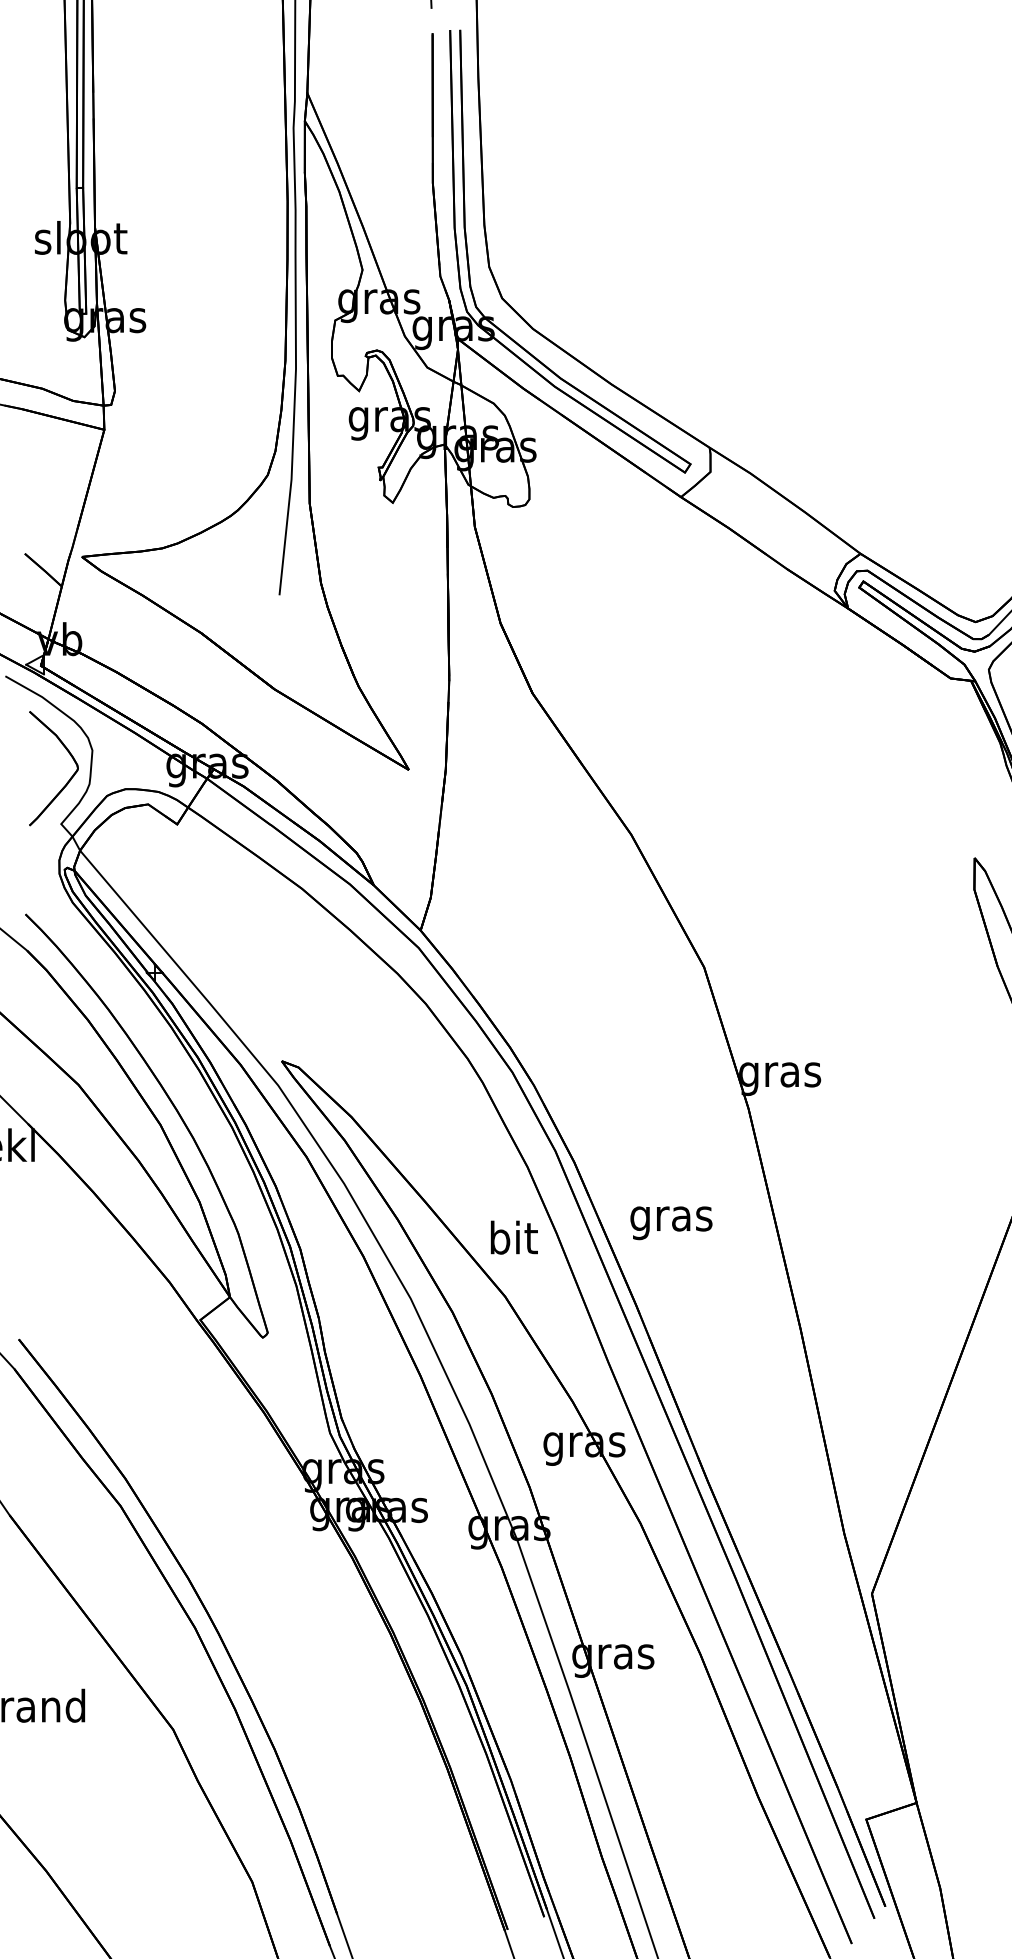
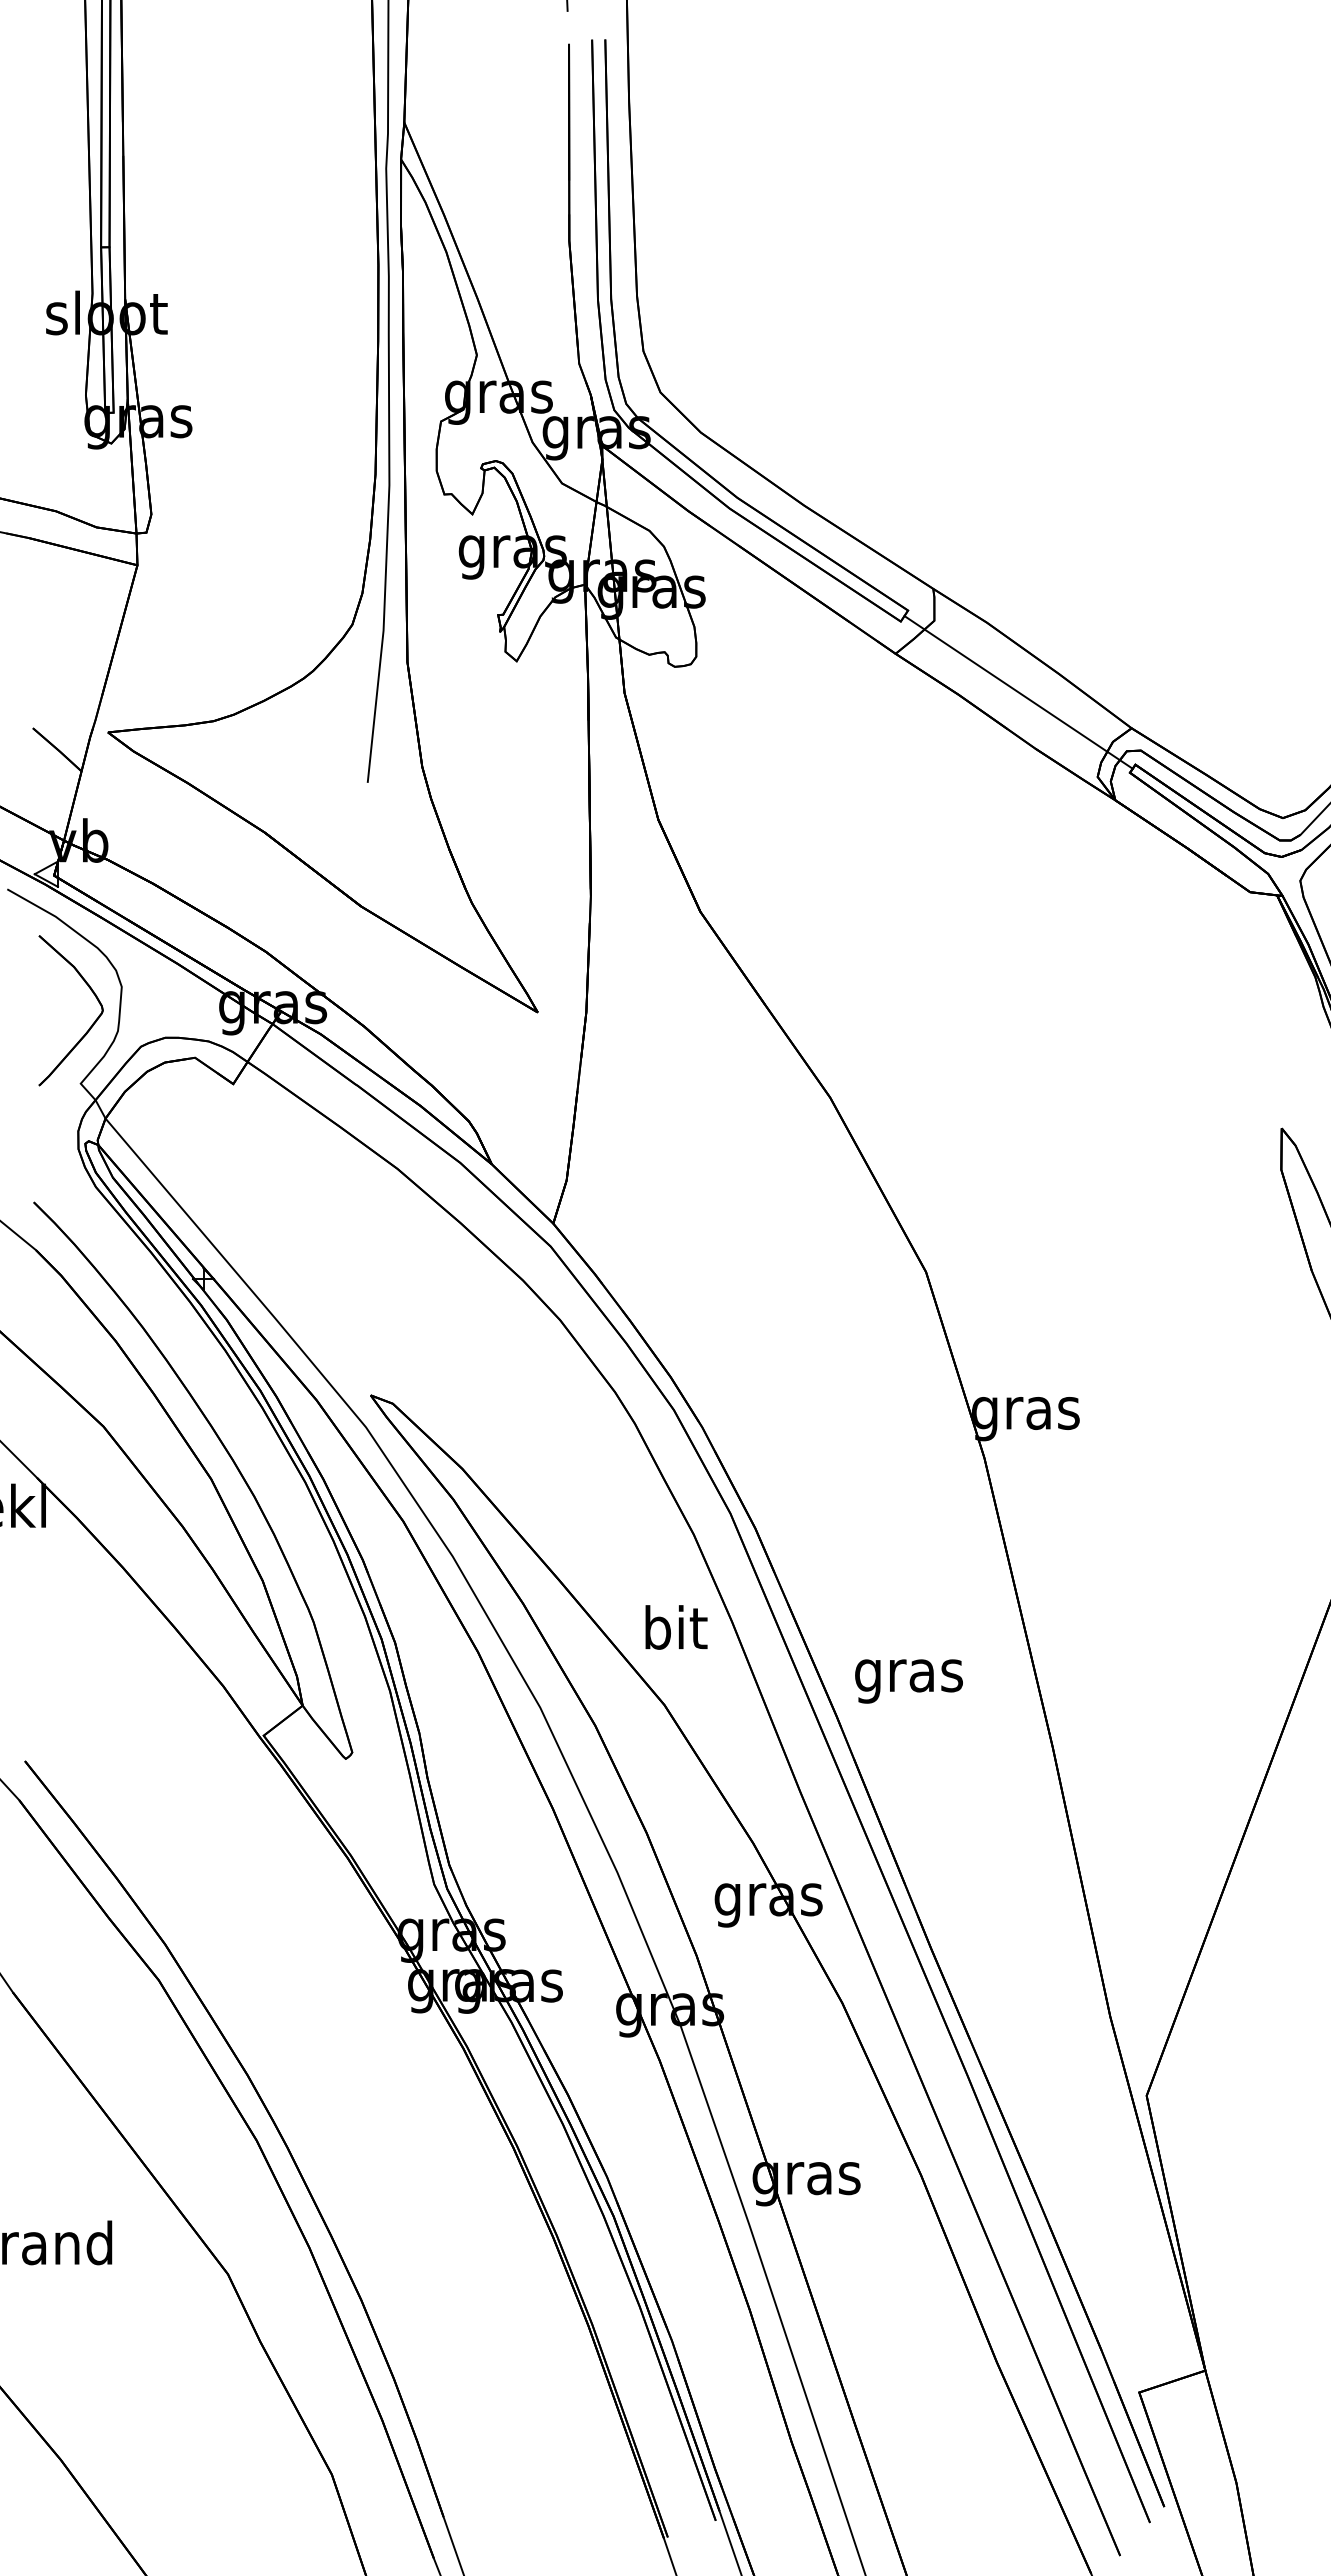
line: (774, 526) -> (1018, 692), added
text: (671, 1223) -> (908, 1681), moved

